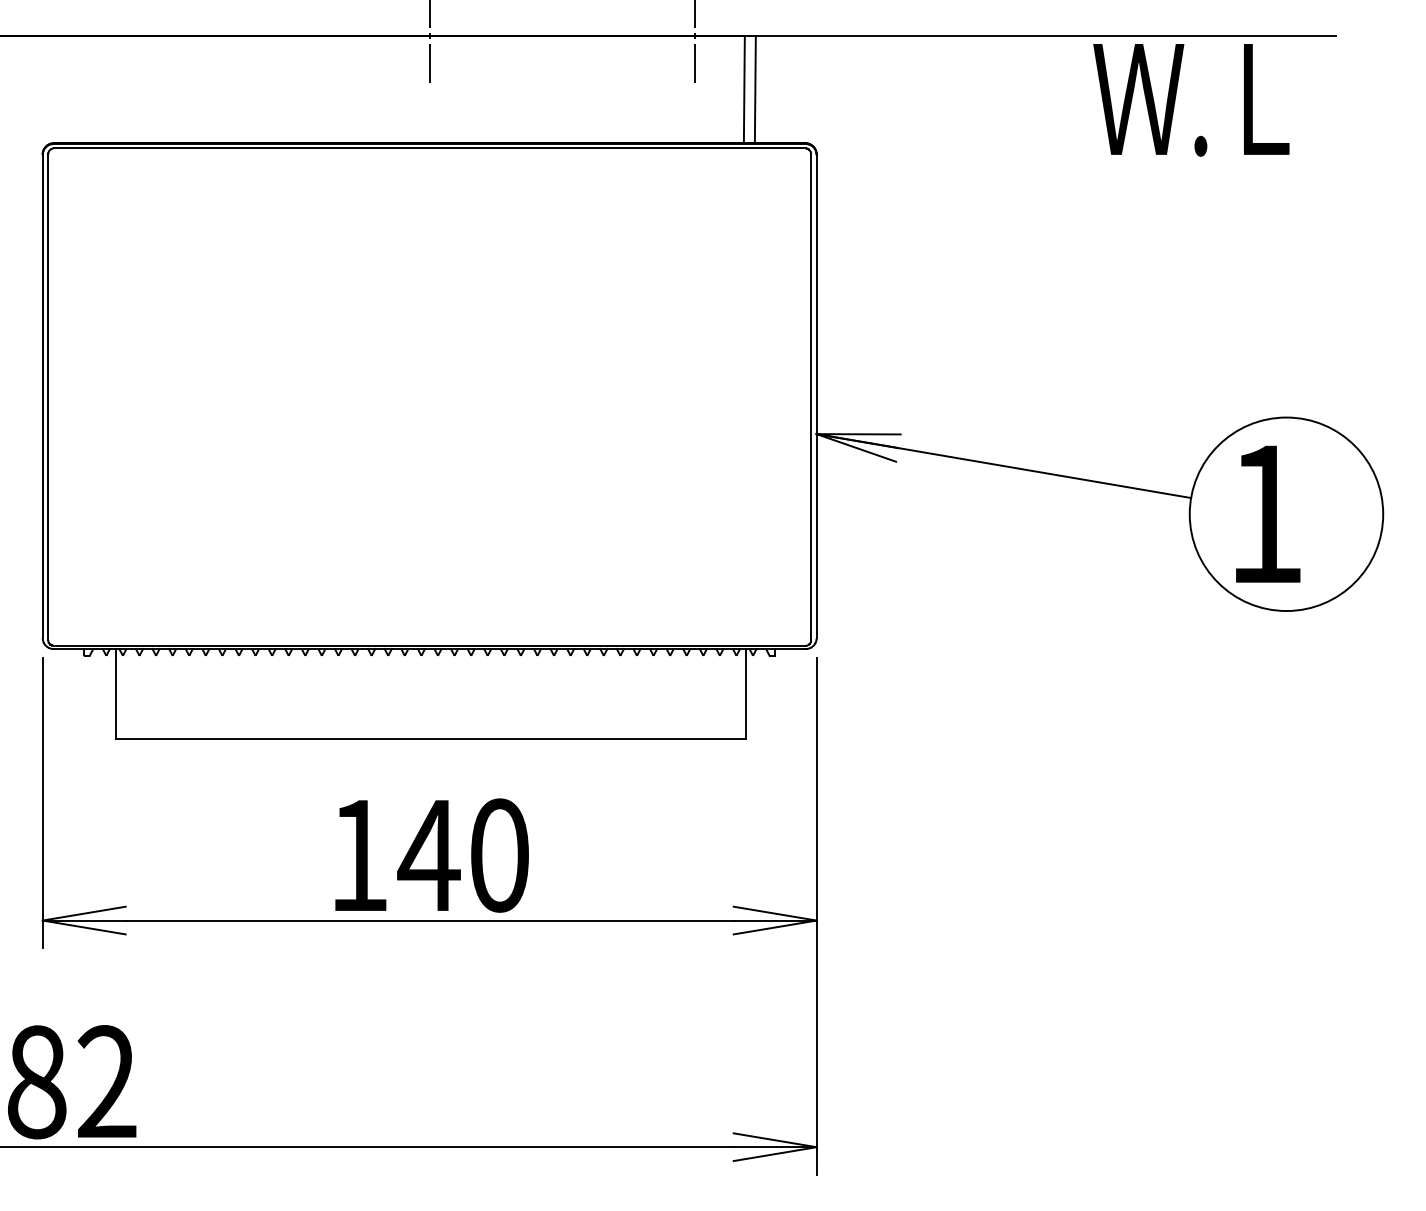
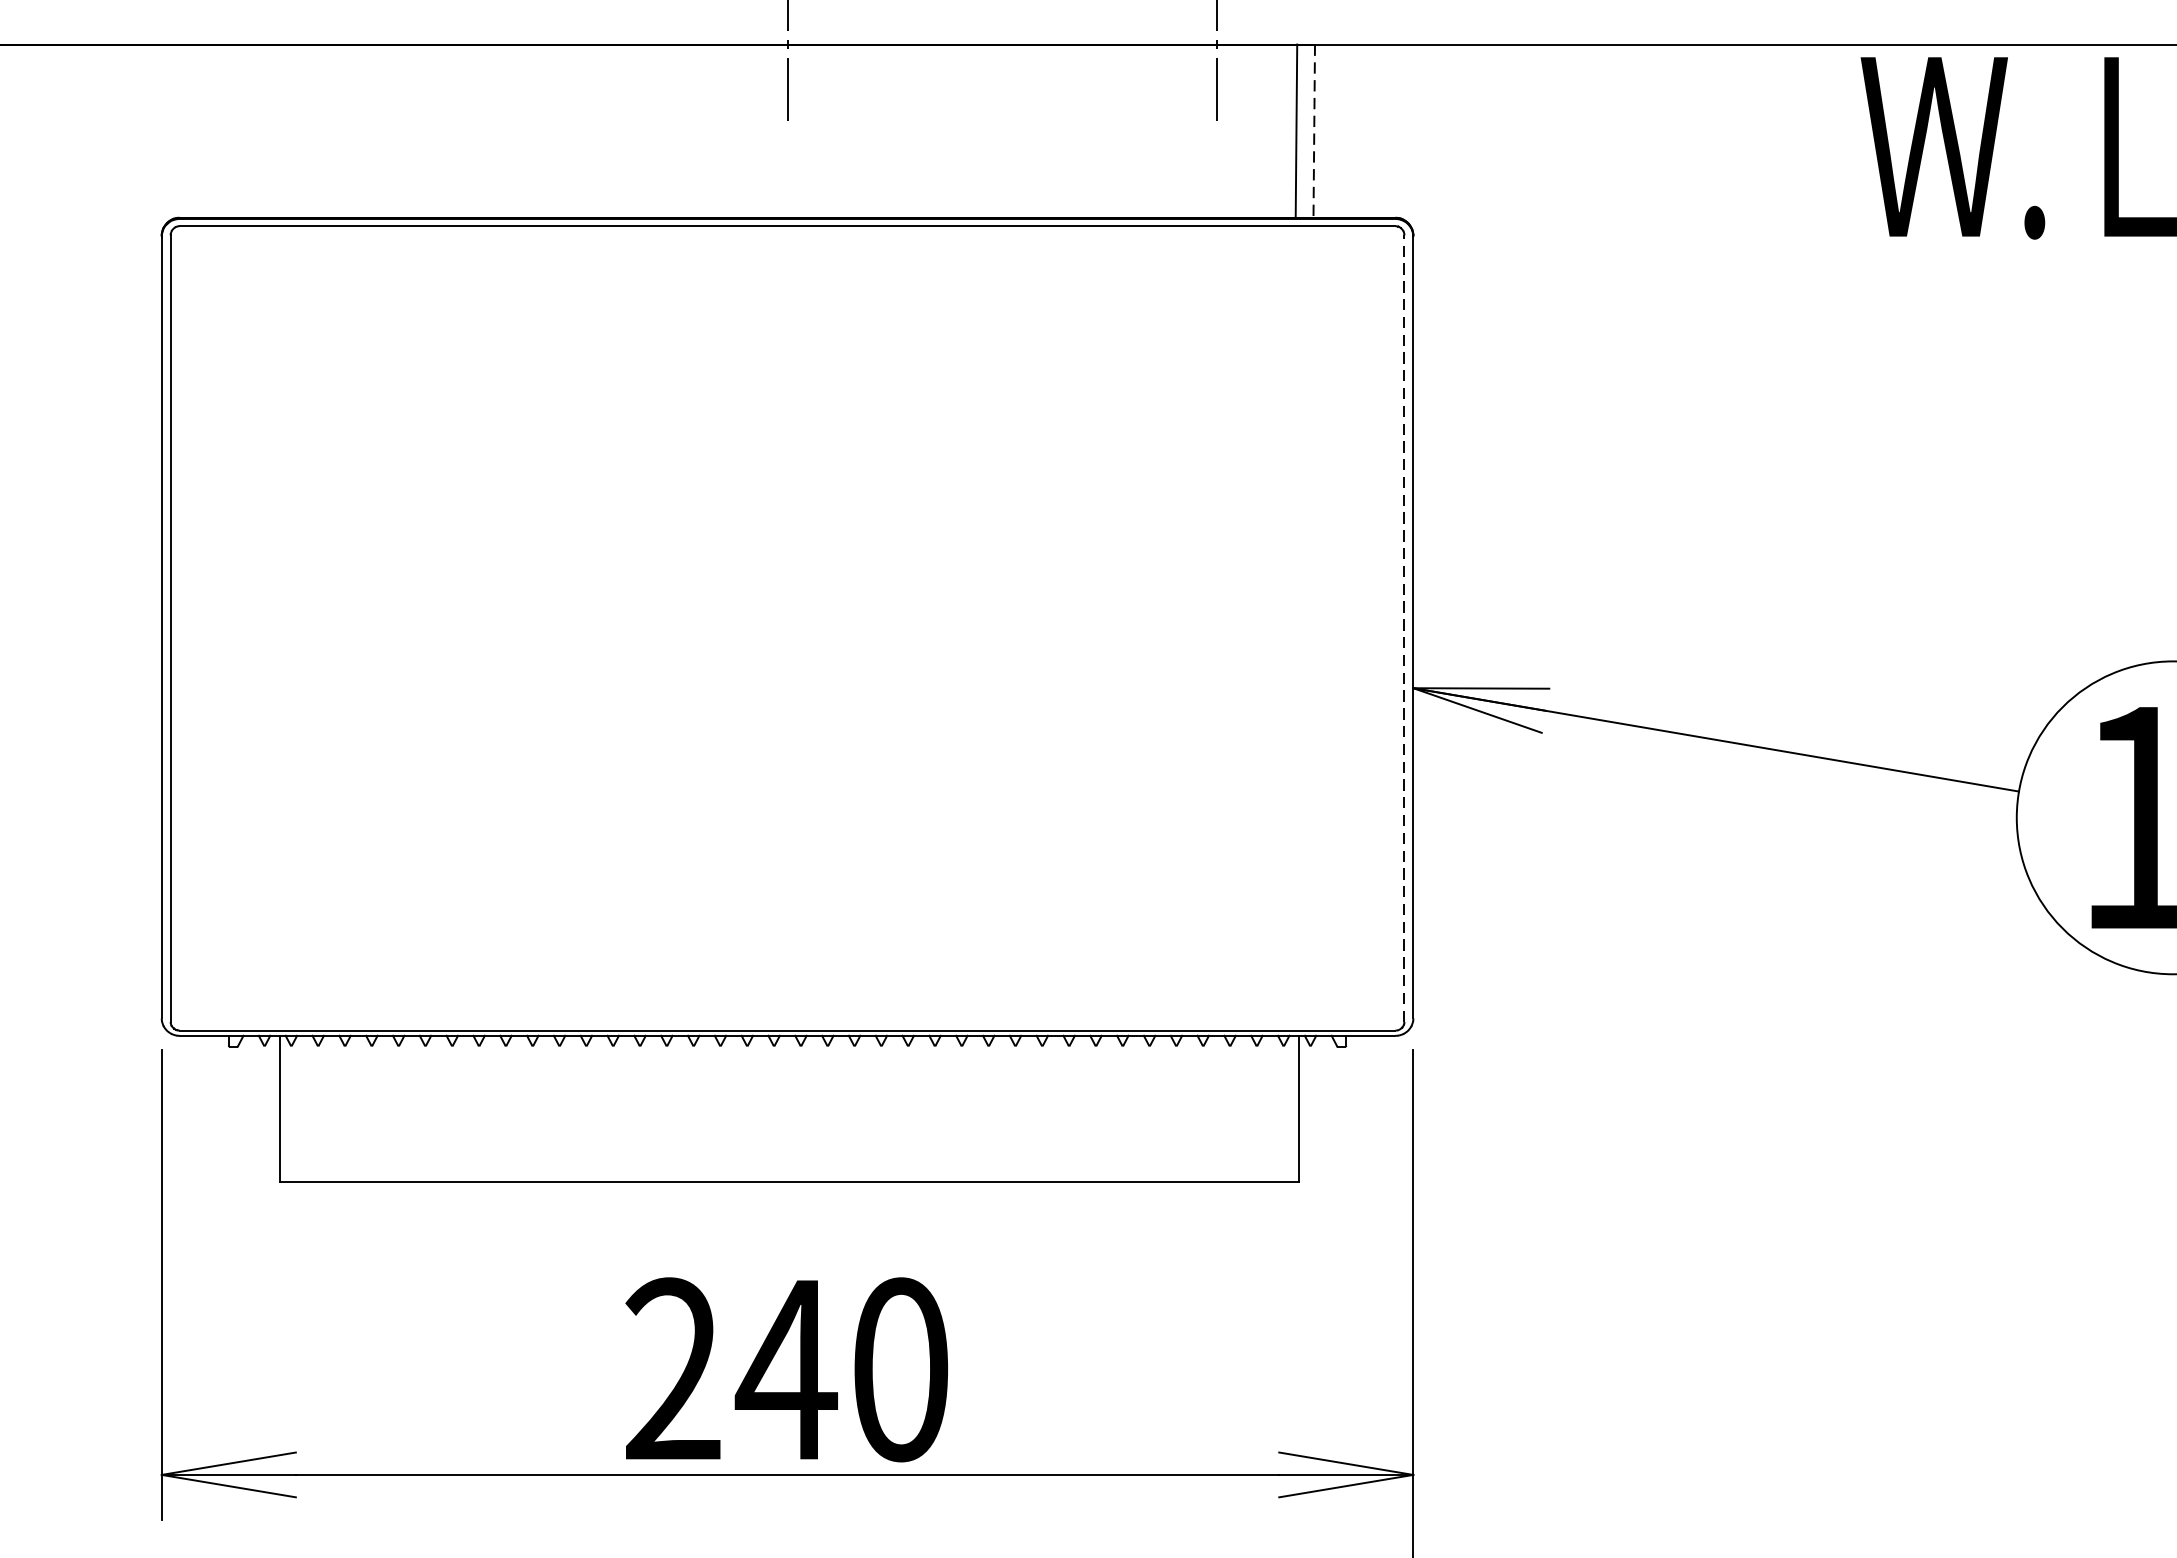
line: (755, 89) -> (1314, 130), solid -> dashed
line: (811, 396) -> (1405, 627), solid -> dashed
text: (358, 854) -> (672, 1368), 140 -> 240

